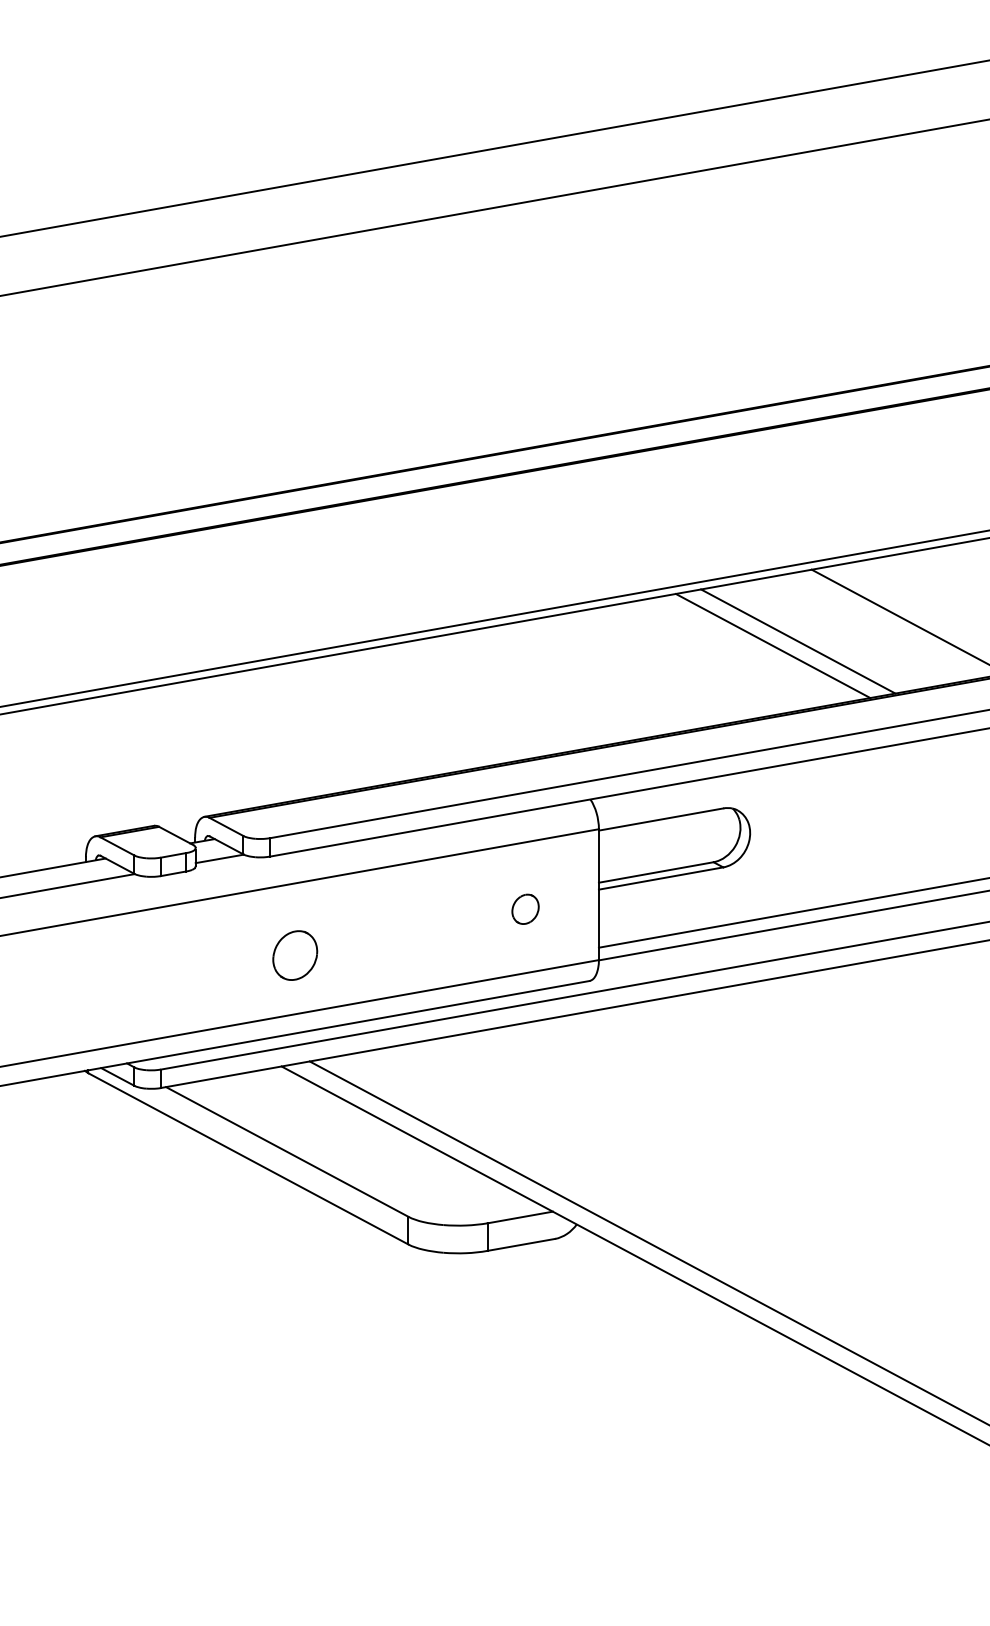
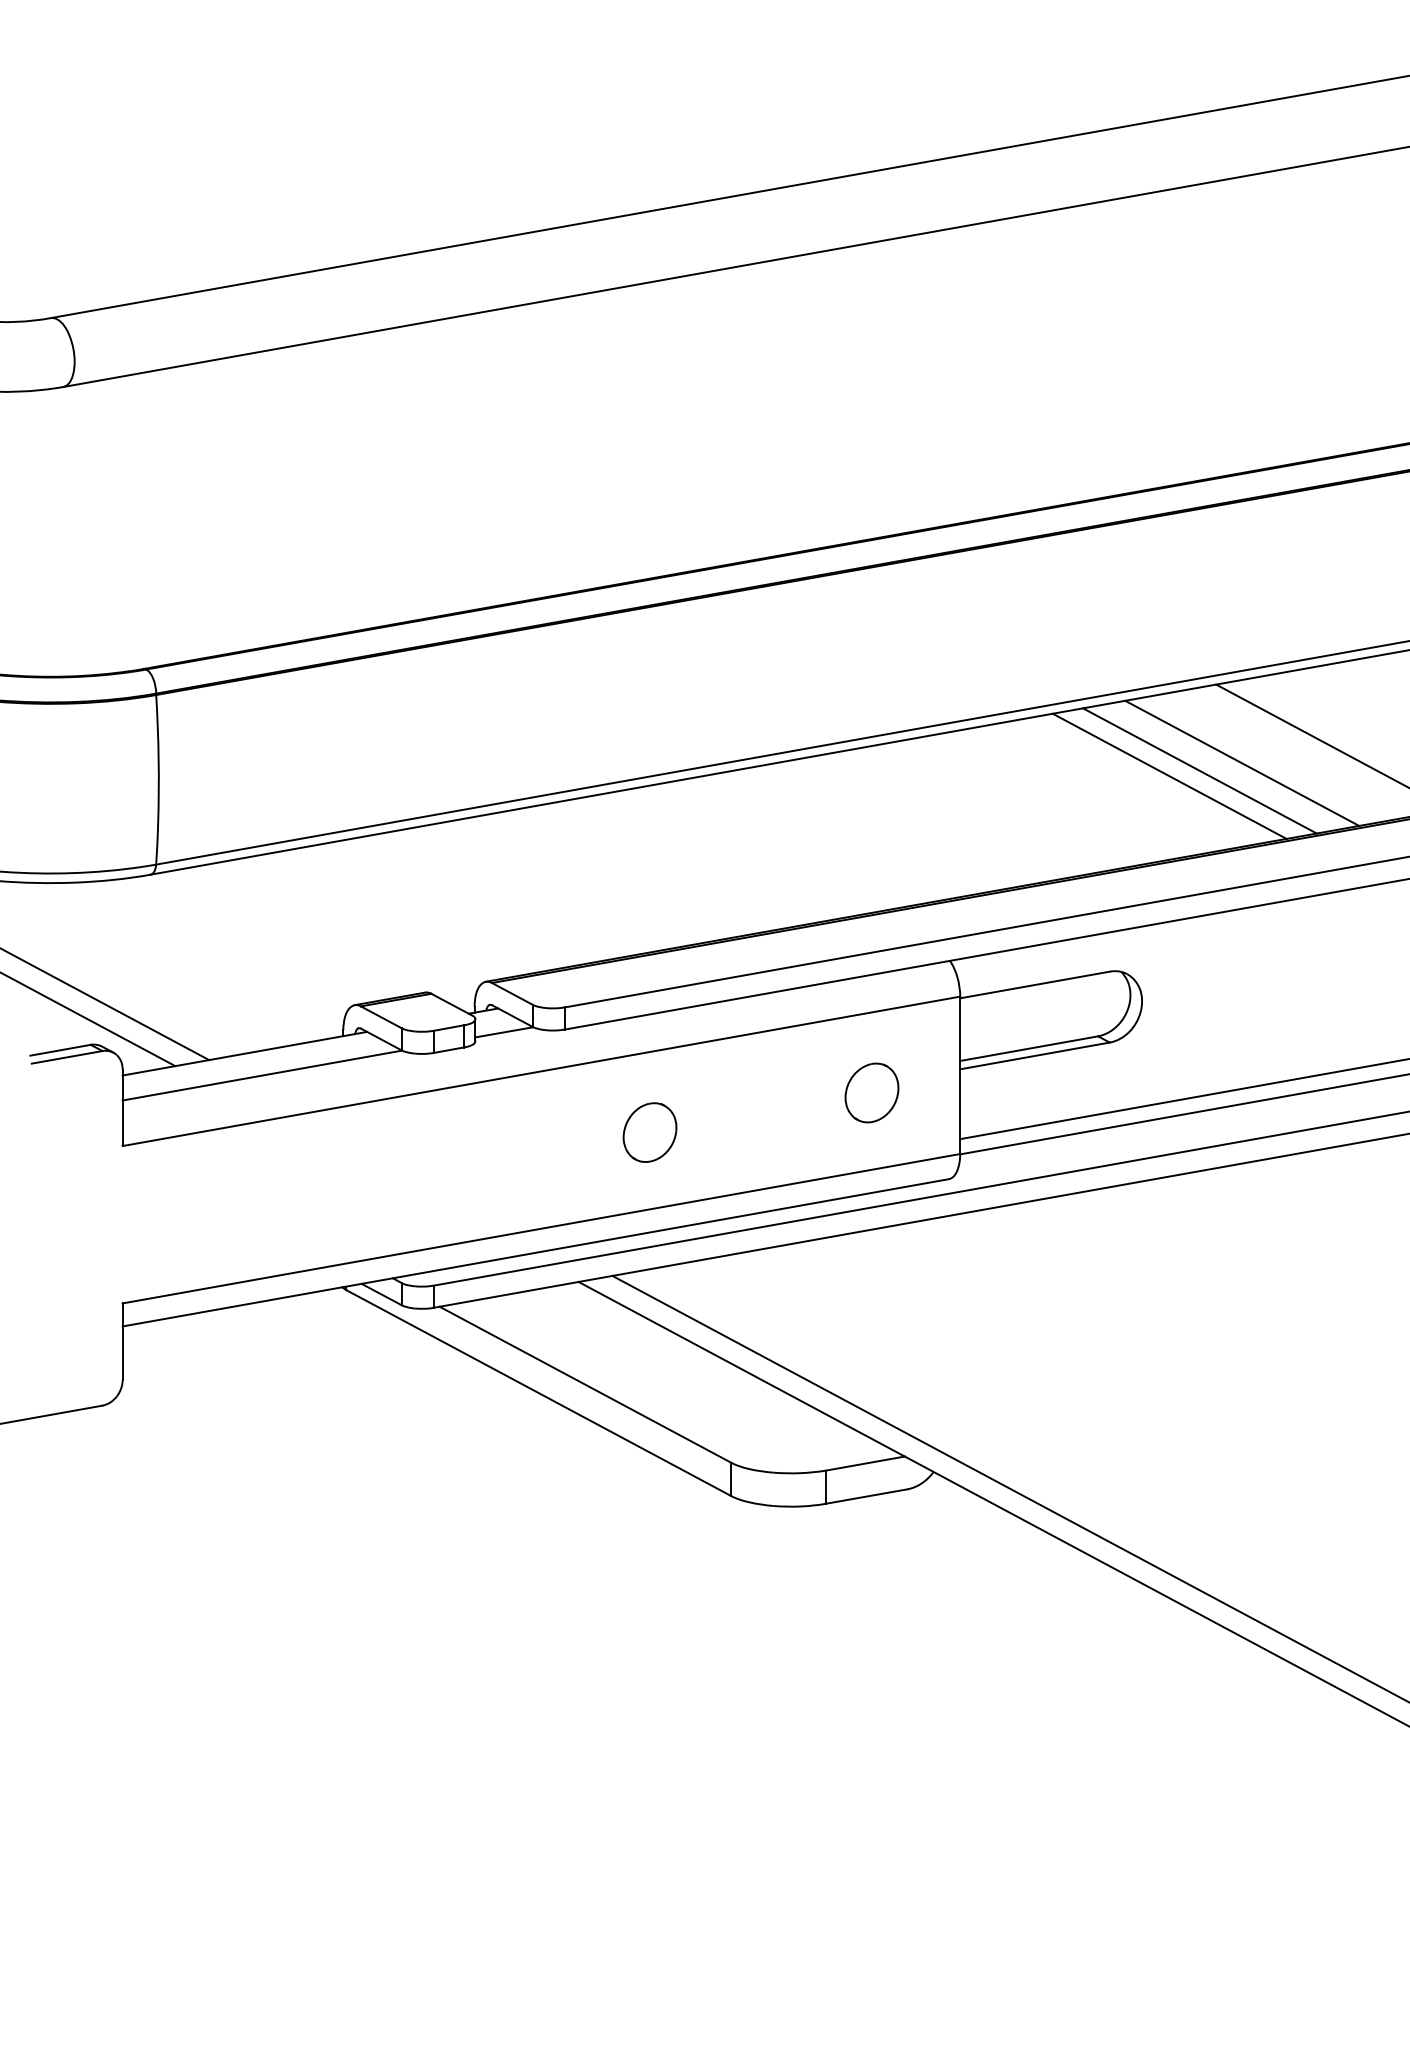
line: (833, 635) -> (1242, 763), added
part: (525, 908) -> (871, 1092), size x1.67
part: (294, 955) -> (649, 1132), moved

